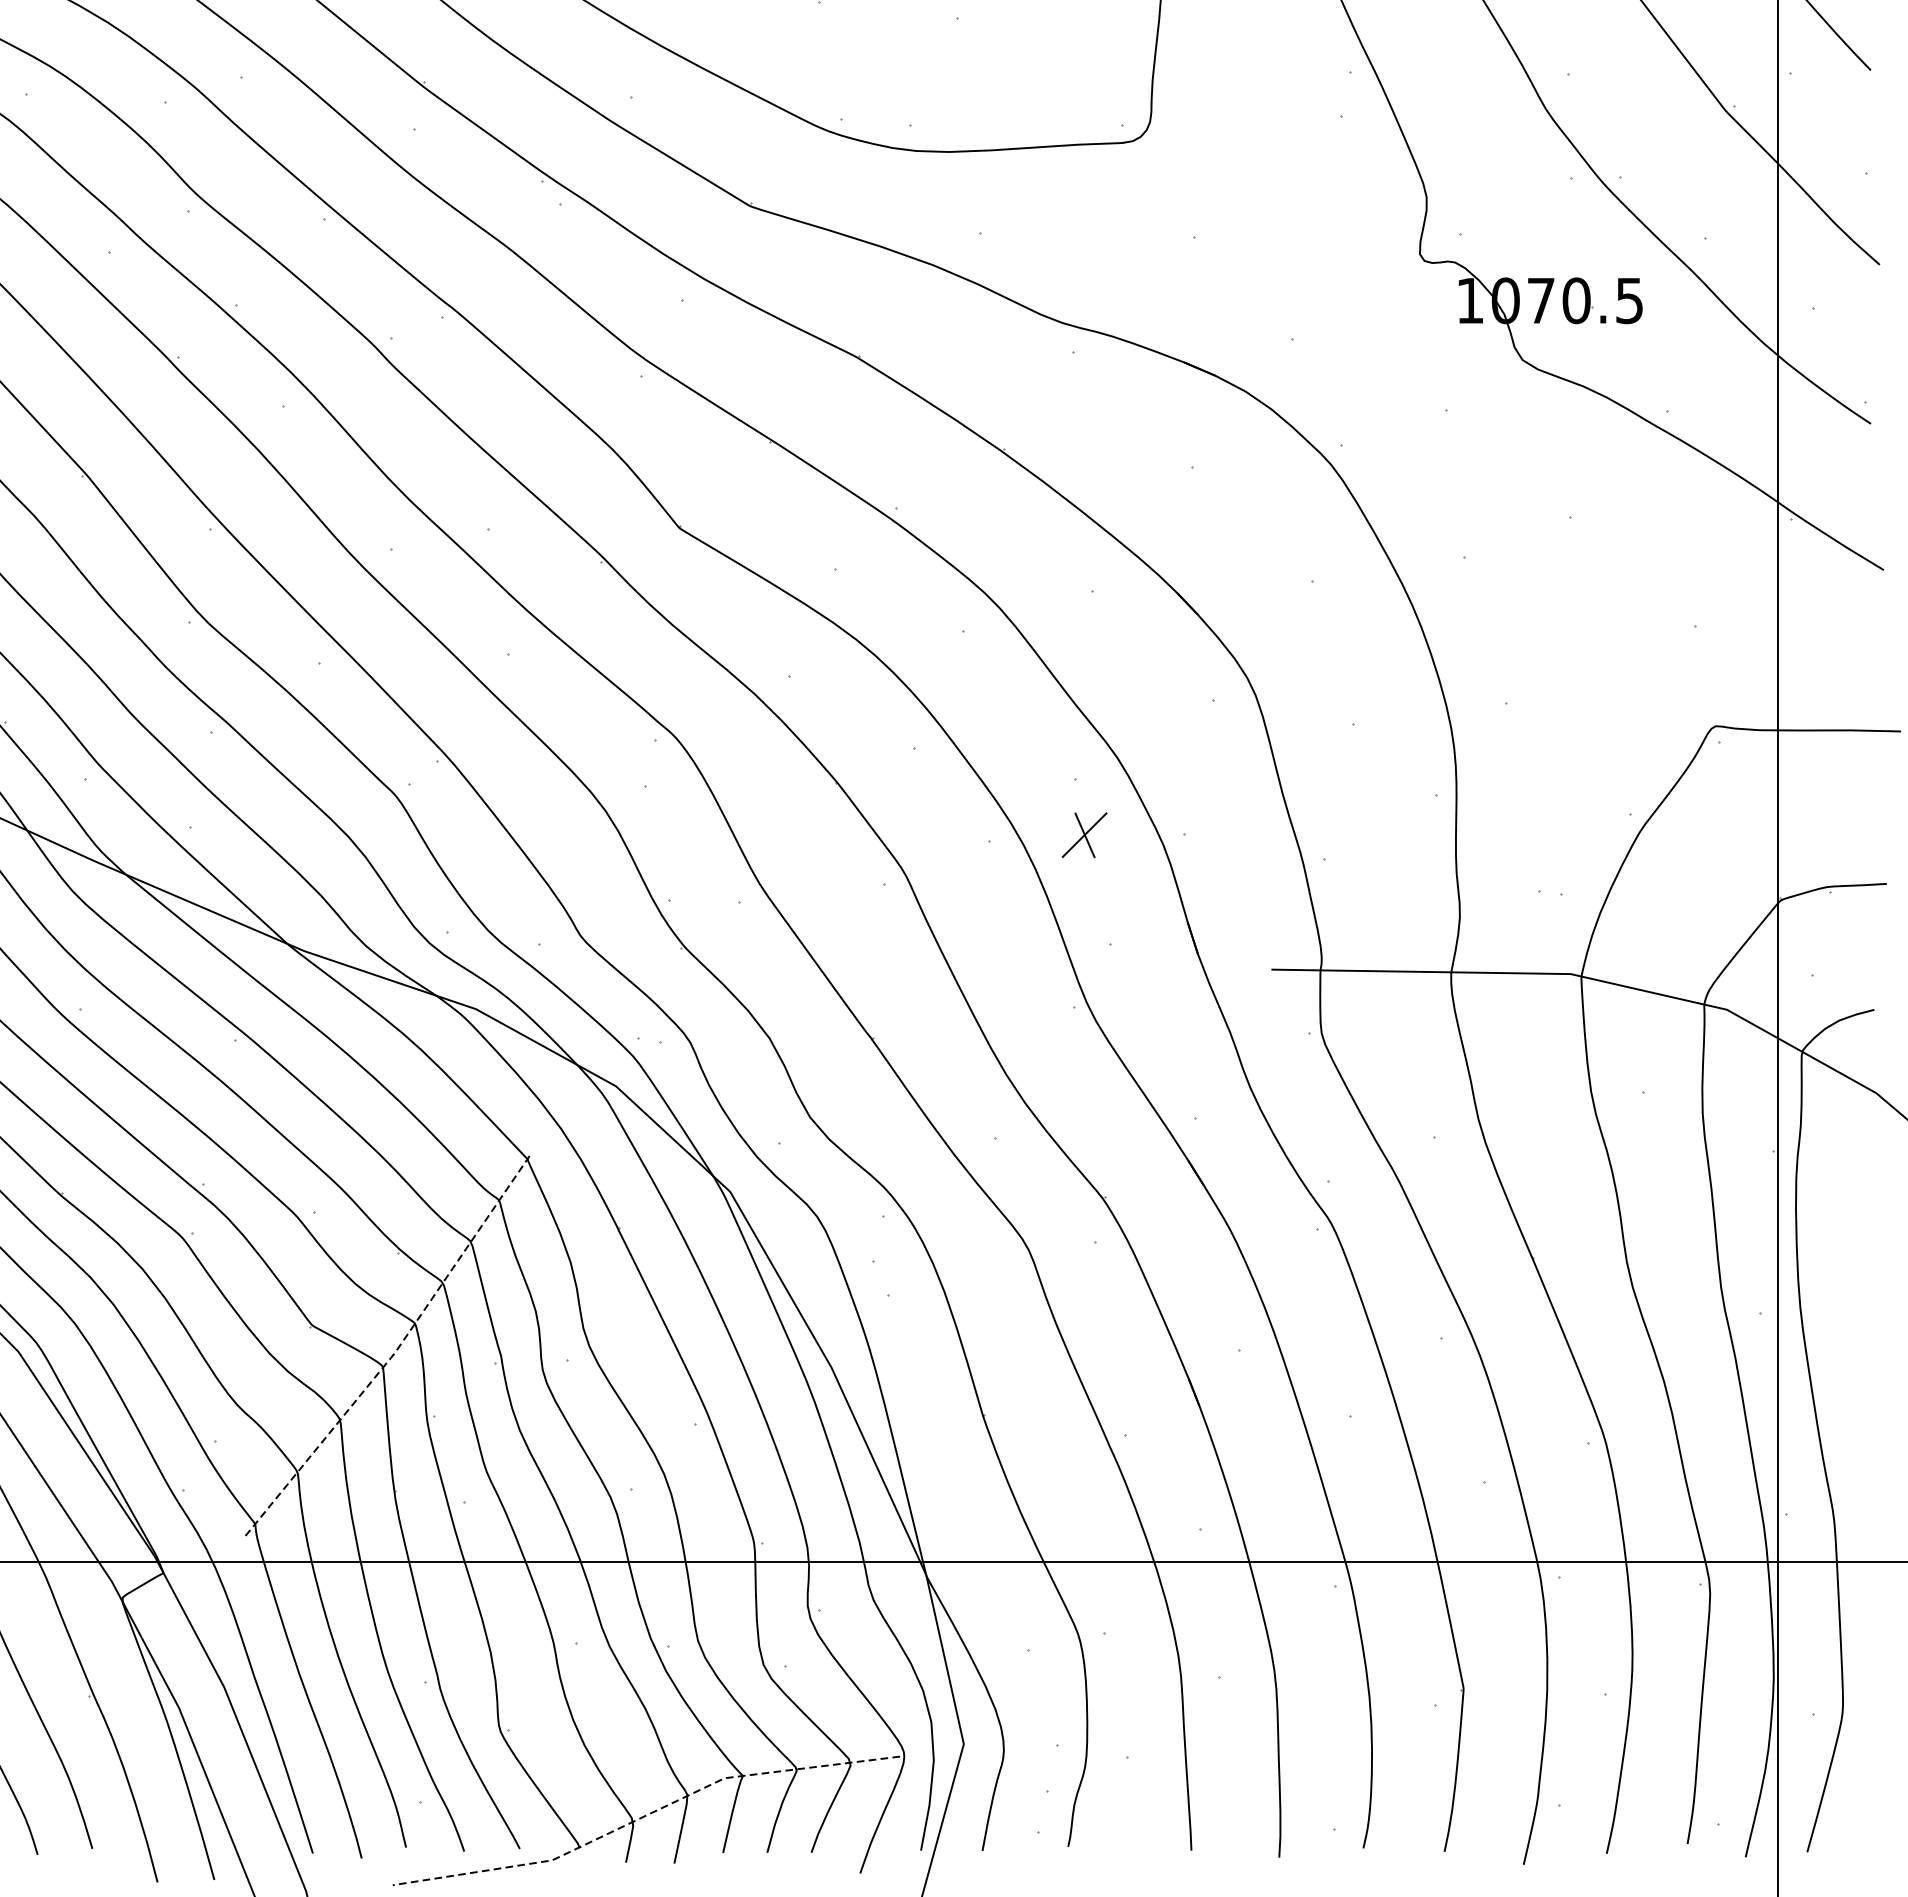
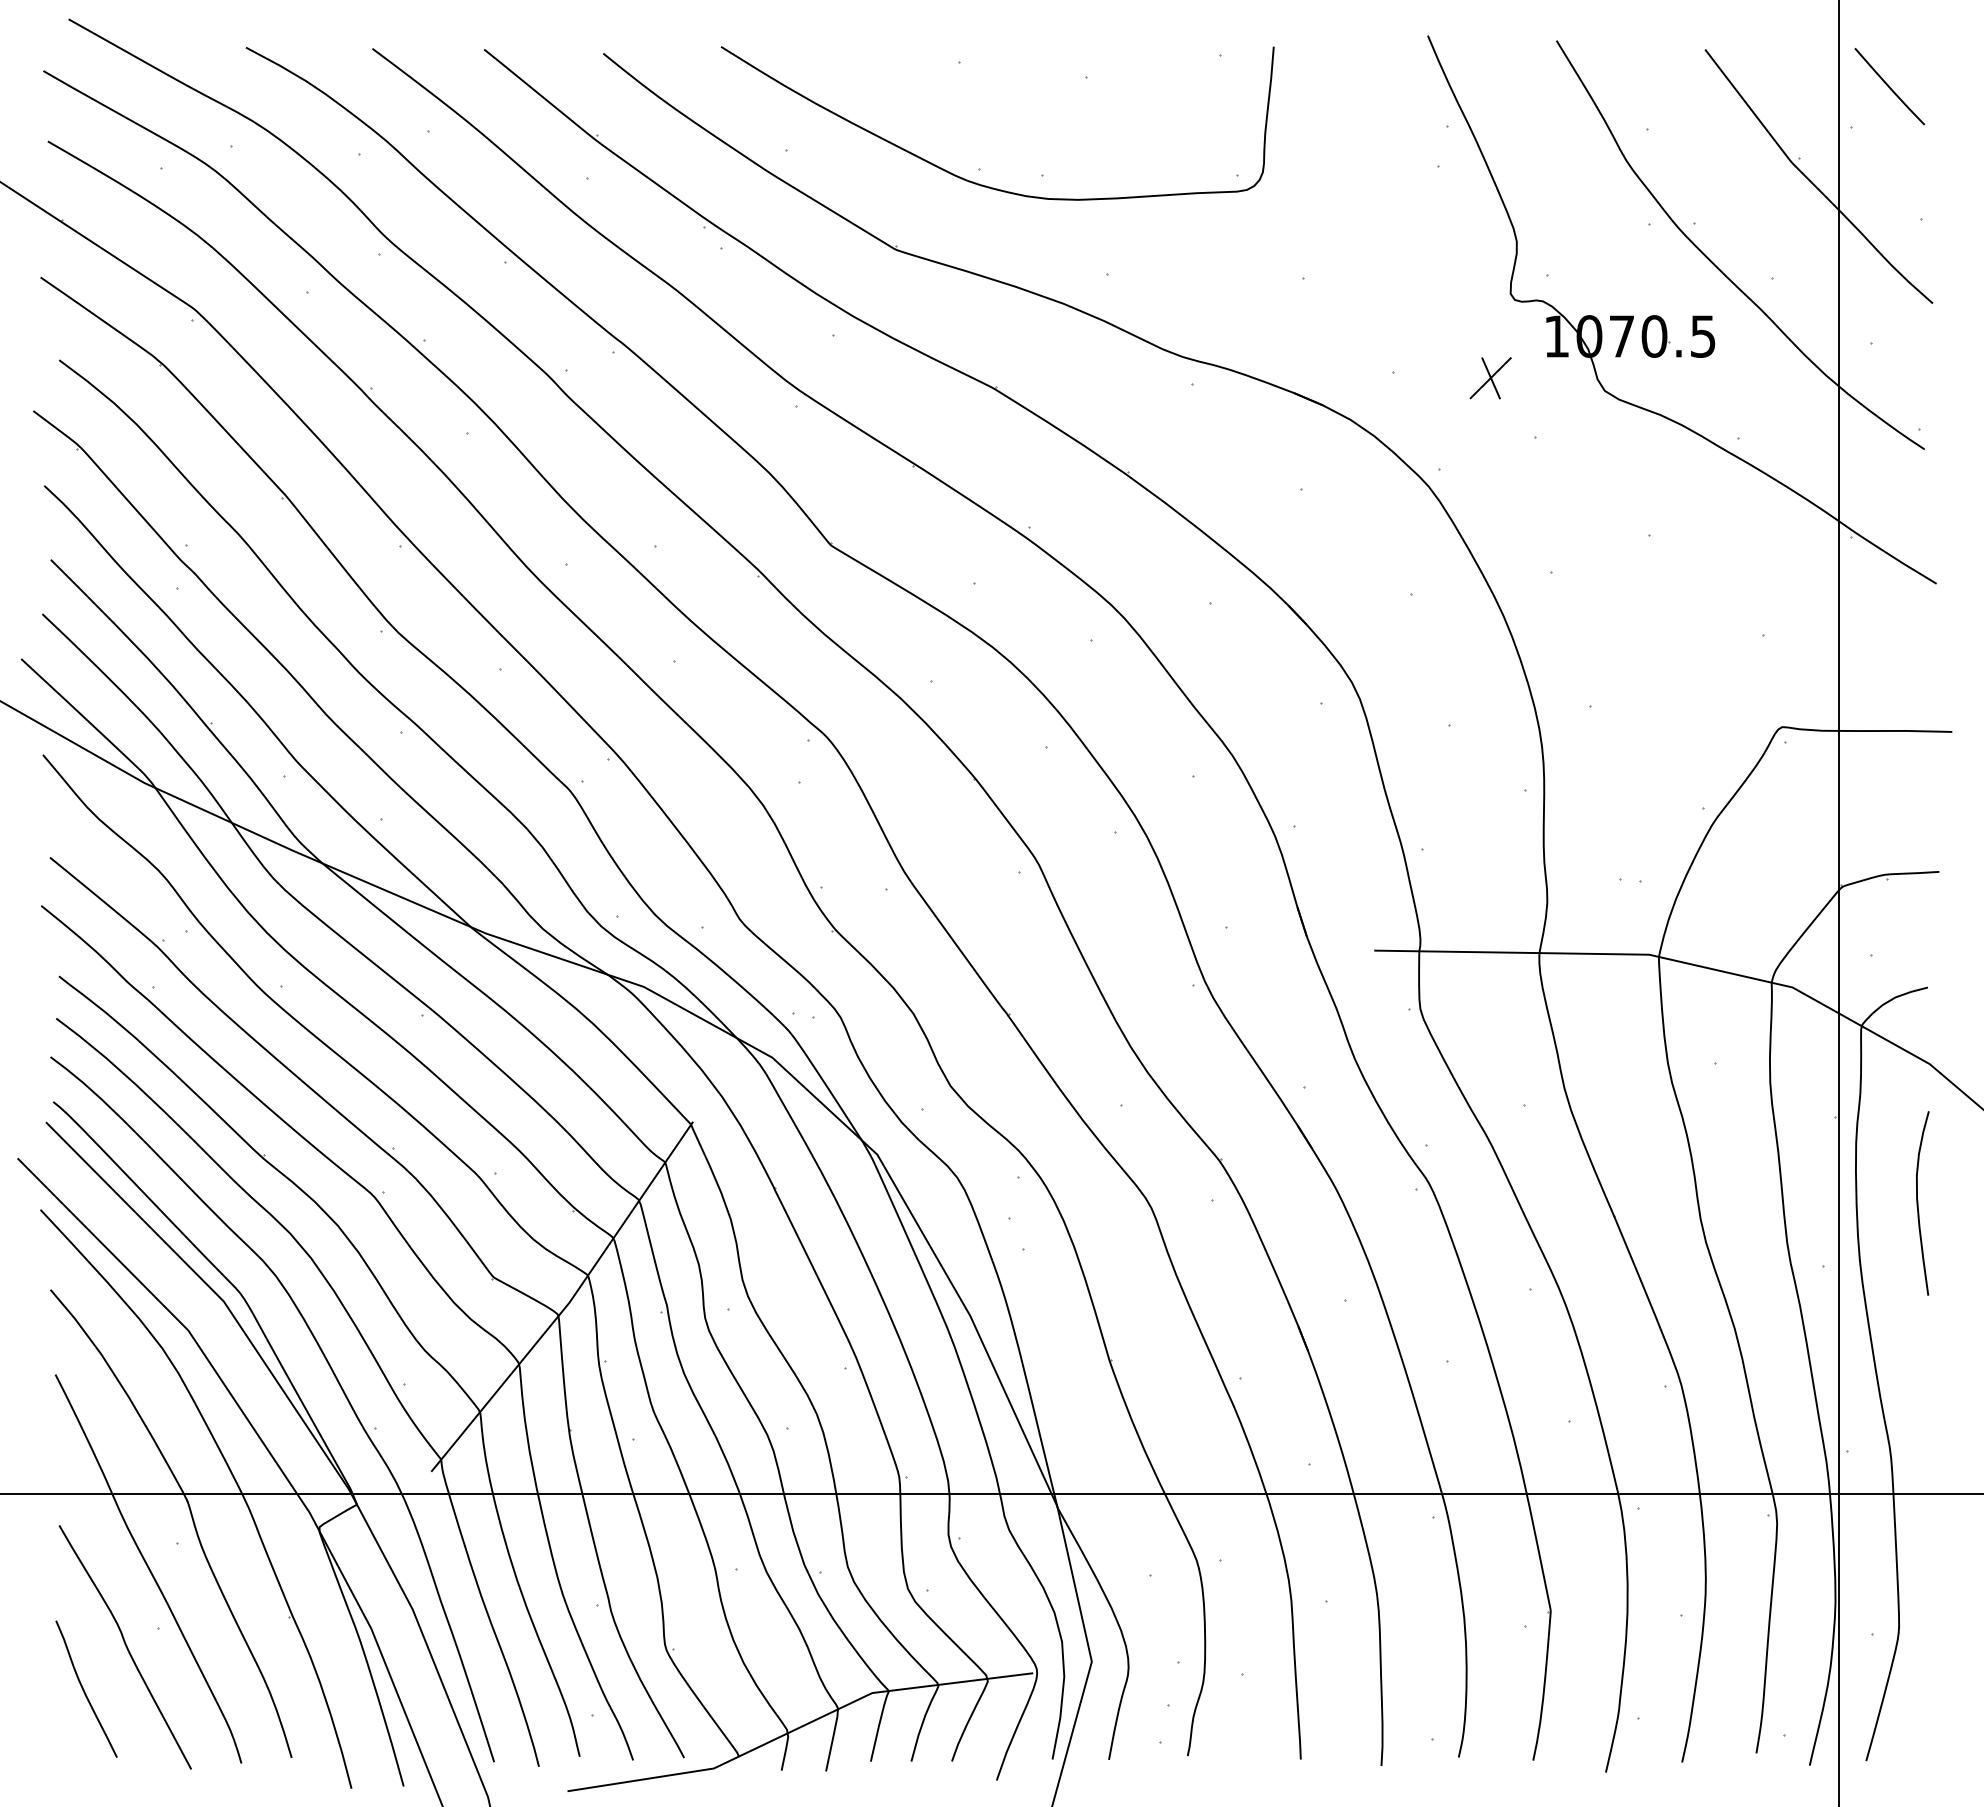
part: (1084, 835) -> (1490, 378), moved
curve: (1864, 1245) -> (1918, 1203), added
line: (394, 1352) -> (569, 1302), dashed -> solid
line: (645, 1815) -> (799, 1727), dashed -> solid

